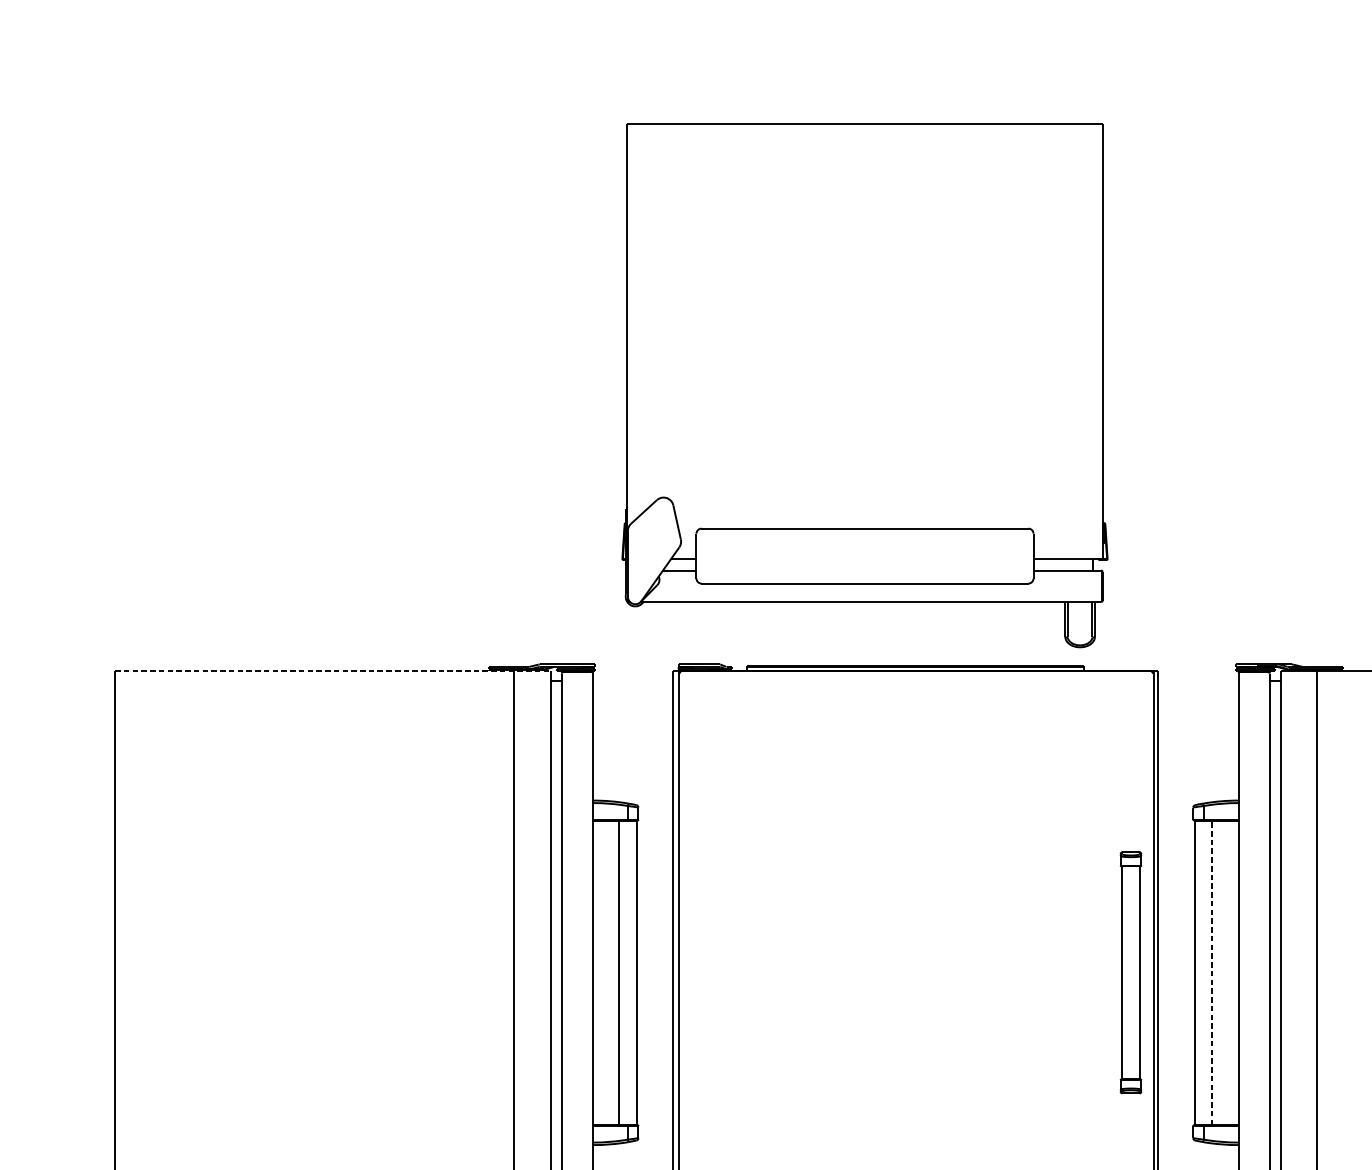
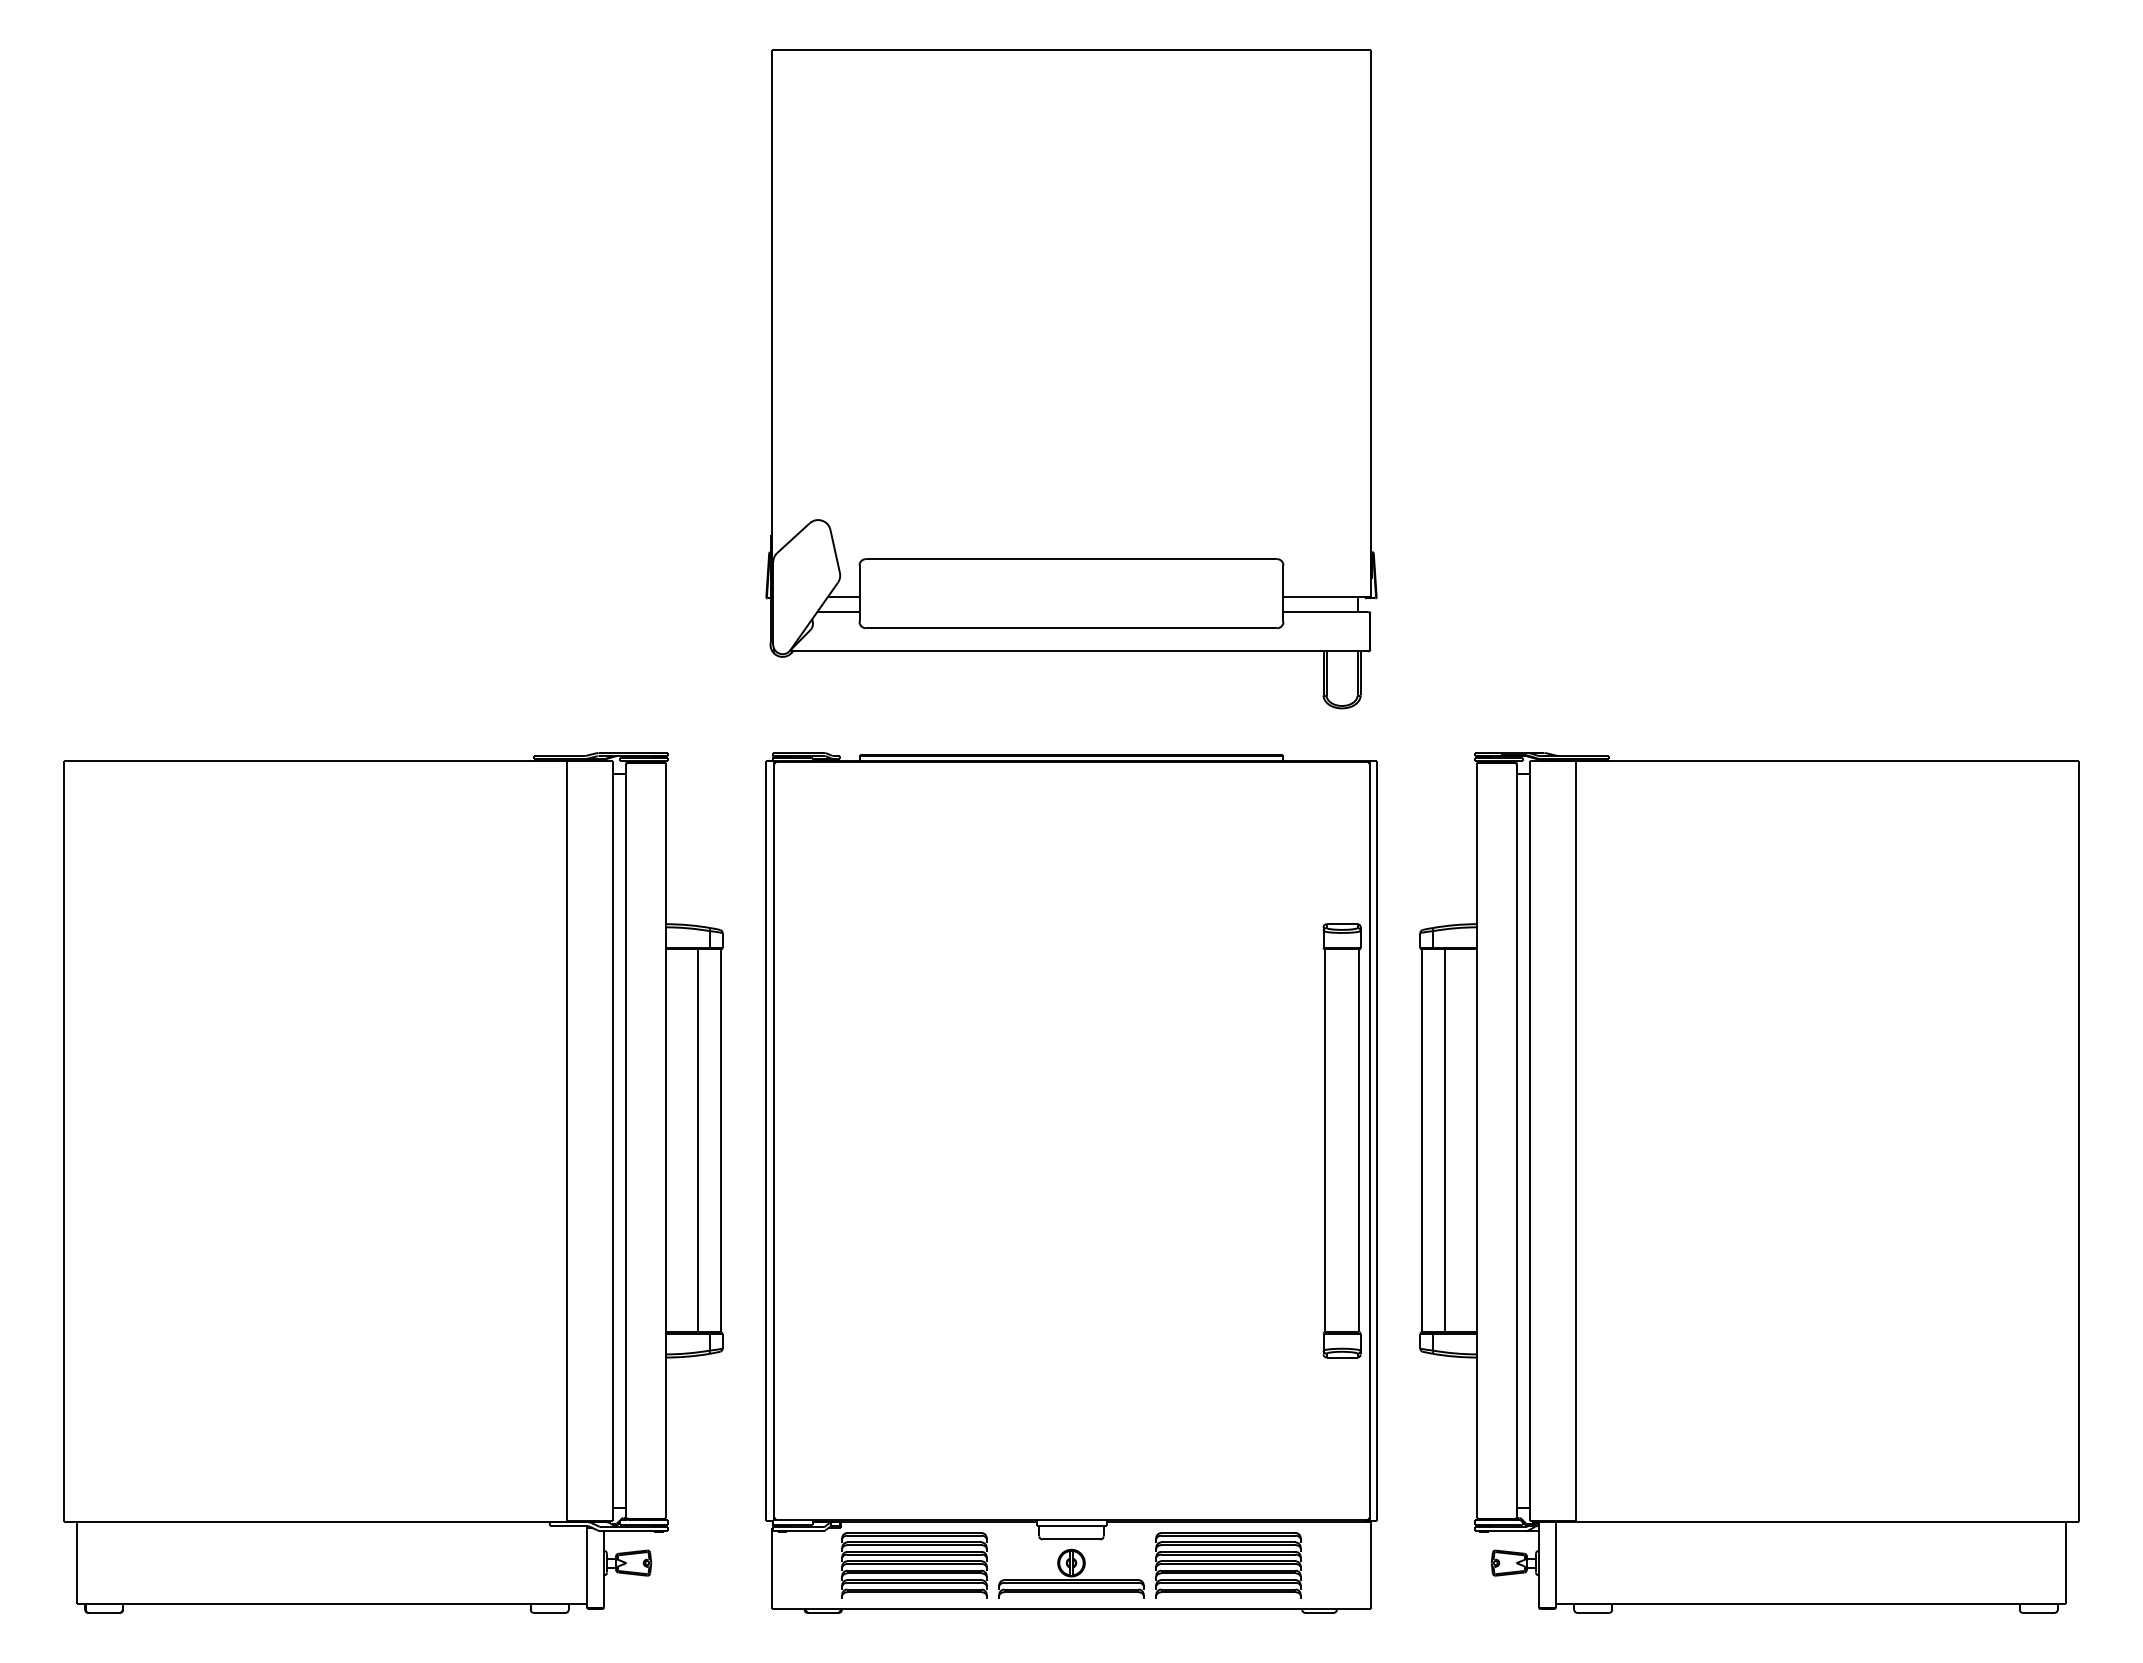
part: (864, 385) -> (1071, 379), moved
line: (333, 671) -> (338, 761), dashed -> solid
part: (1130, 972) -> (1341, 1140), size x1.43
line: (1212, 972) -> (1444, 1140), dashed -> solid

